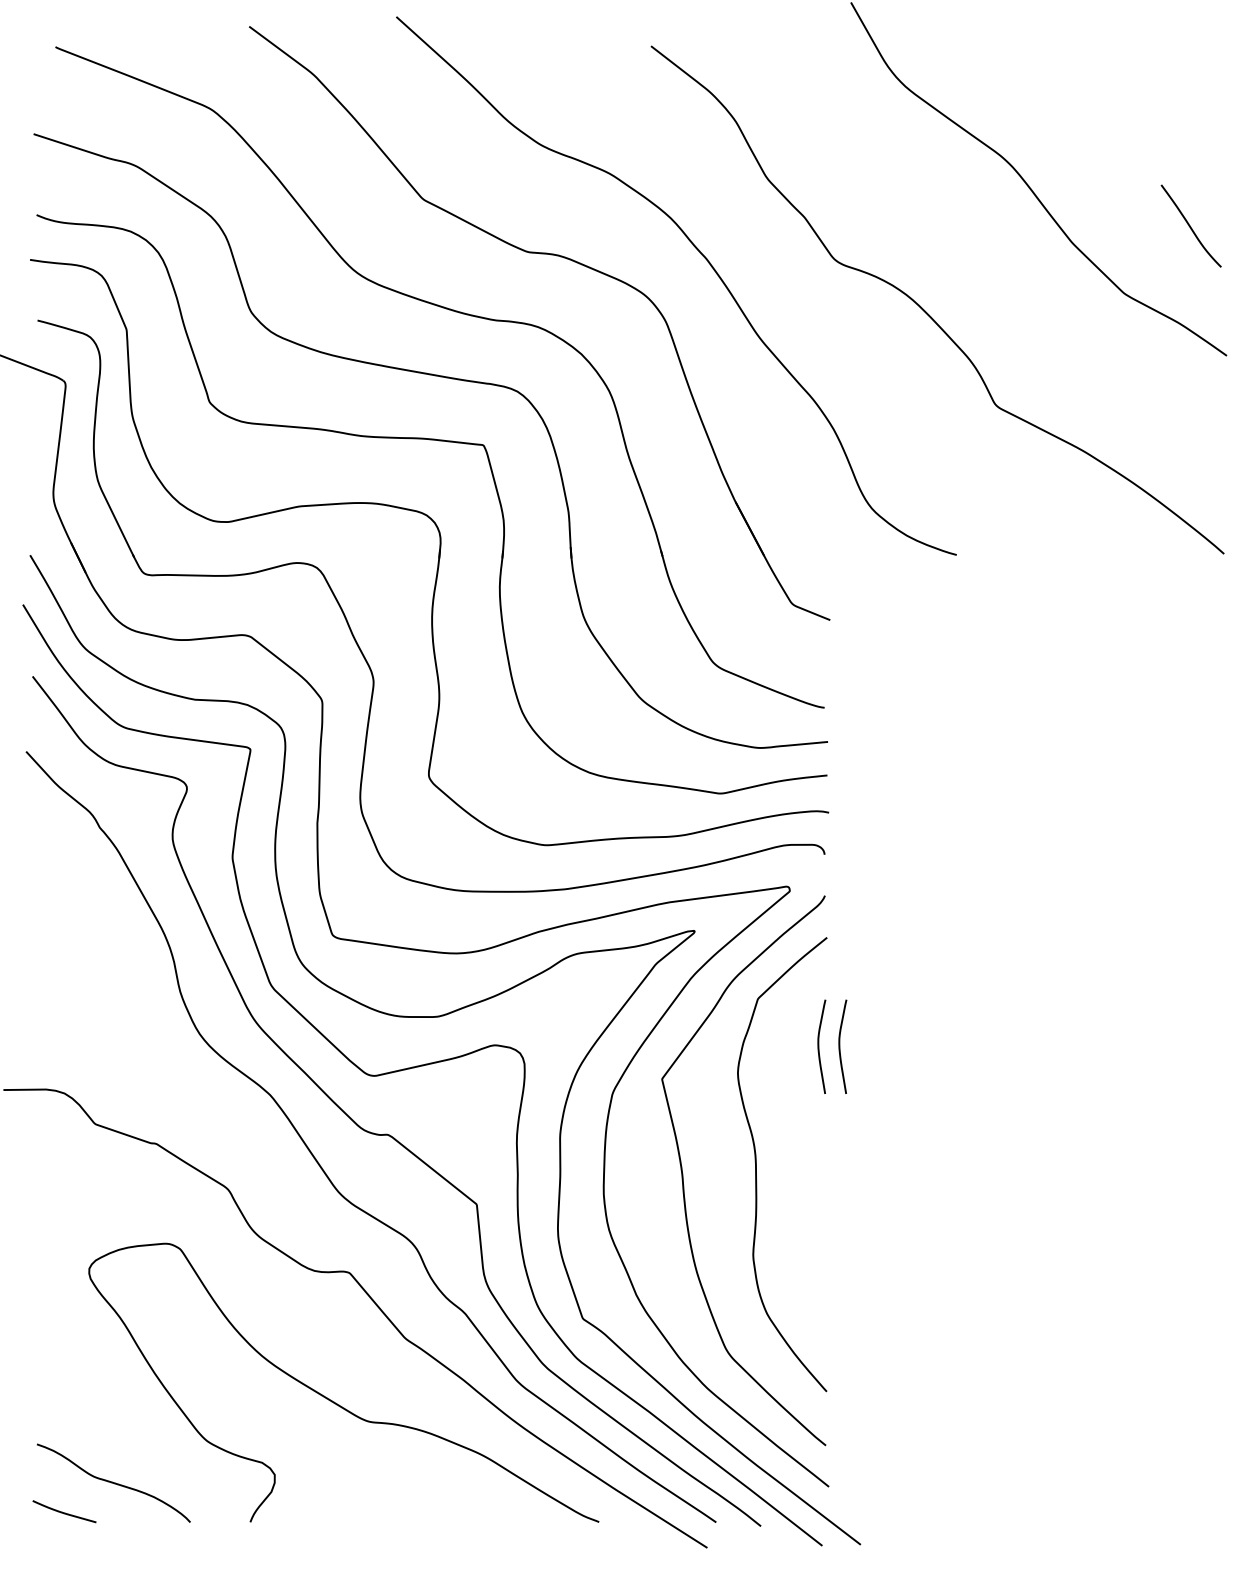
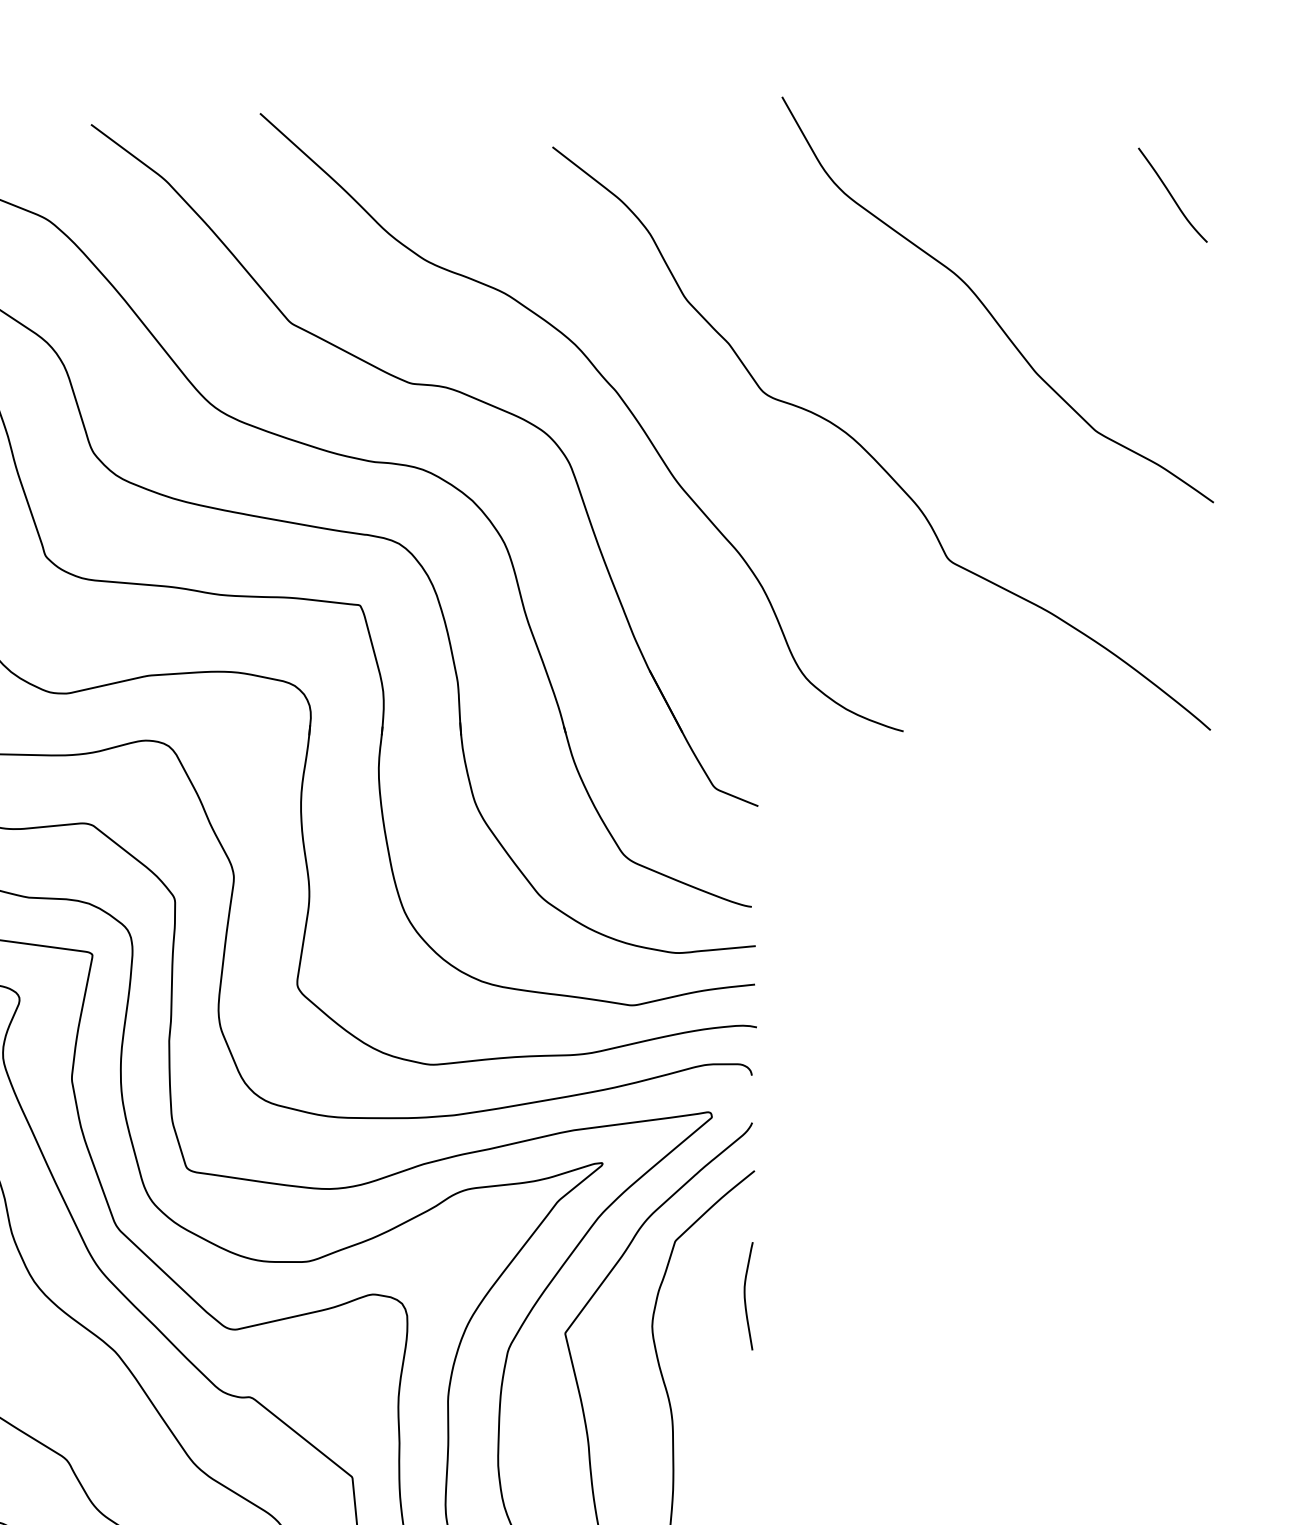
curve: (1190, 225) -> (1172, 194), moved
curve: (840, 1046) -> (770, 1295), removed

